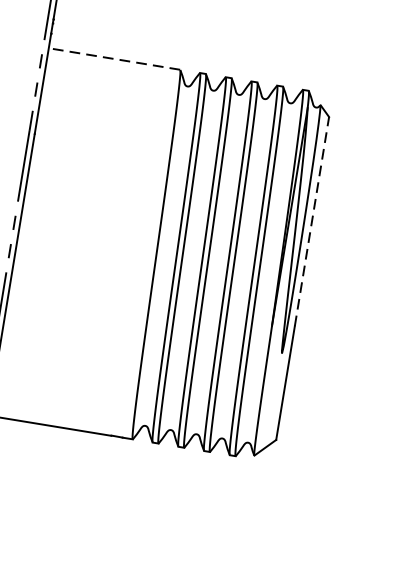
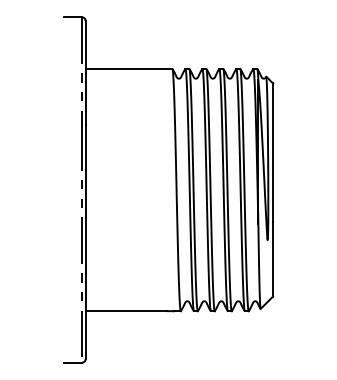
line: (113, 58) -> (128, 68), dashed -> solid
line: (312, 220) -> (273, 151), dashed -> solid

